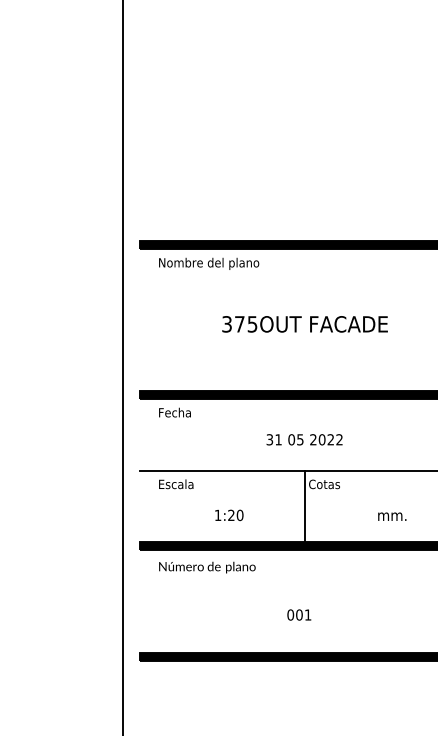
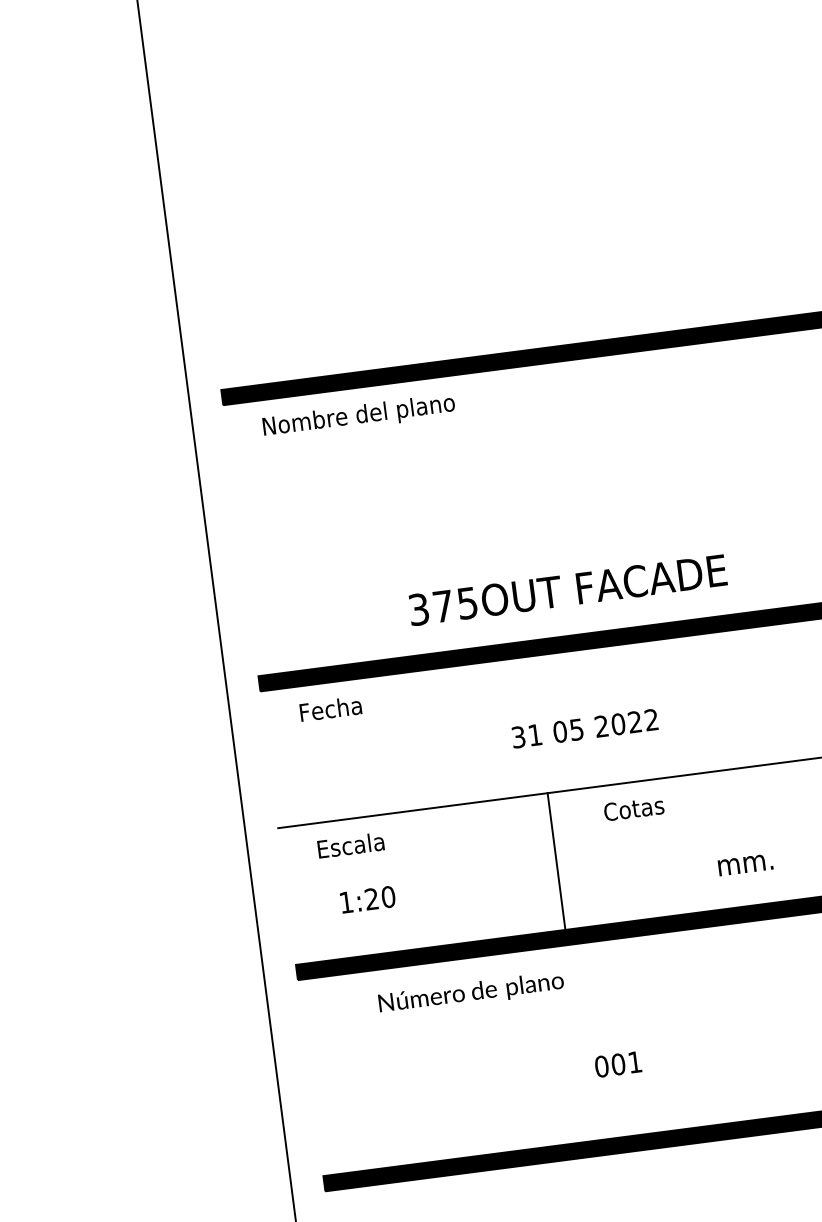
text: (304, 324) -> (566, 590), moved
line: (305, 506) -> (557, 861), moved
text: (229, 515) -> (368, 899), moved
text: (392, 516) -> (745, 864), moved
text: (207, 567) -> (471, 993), moved

